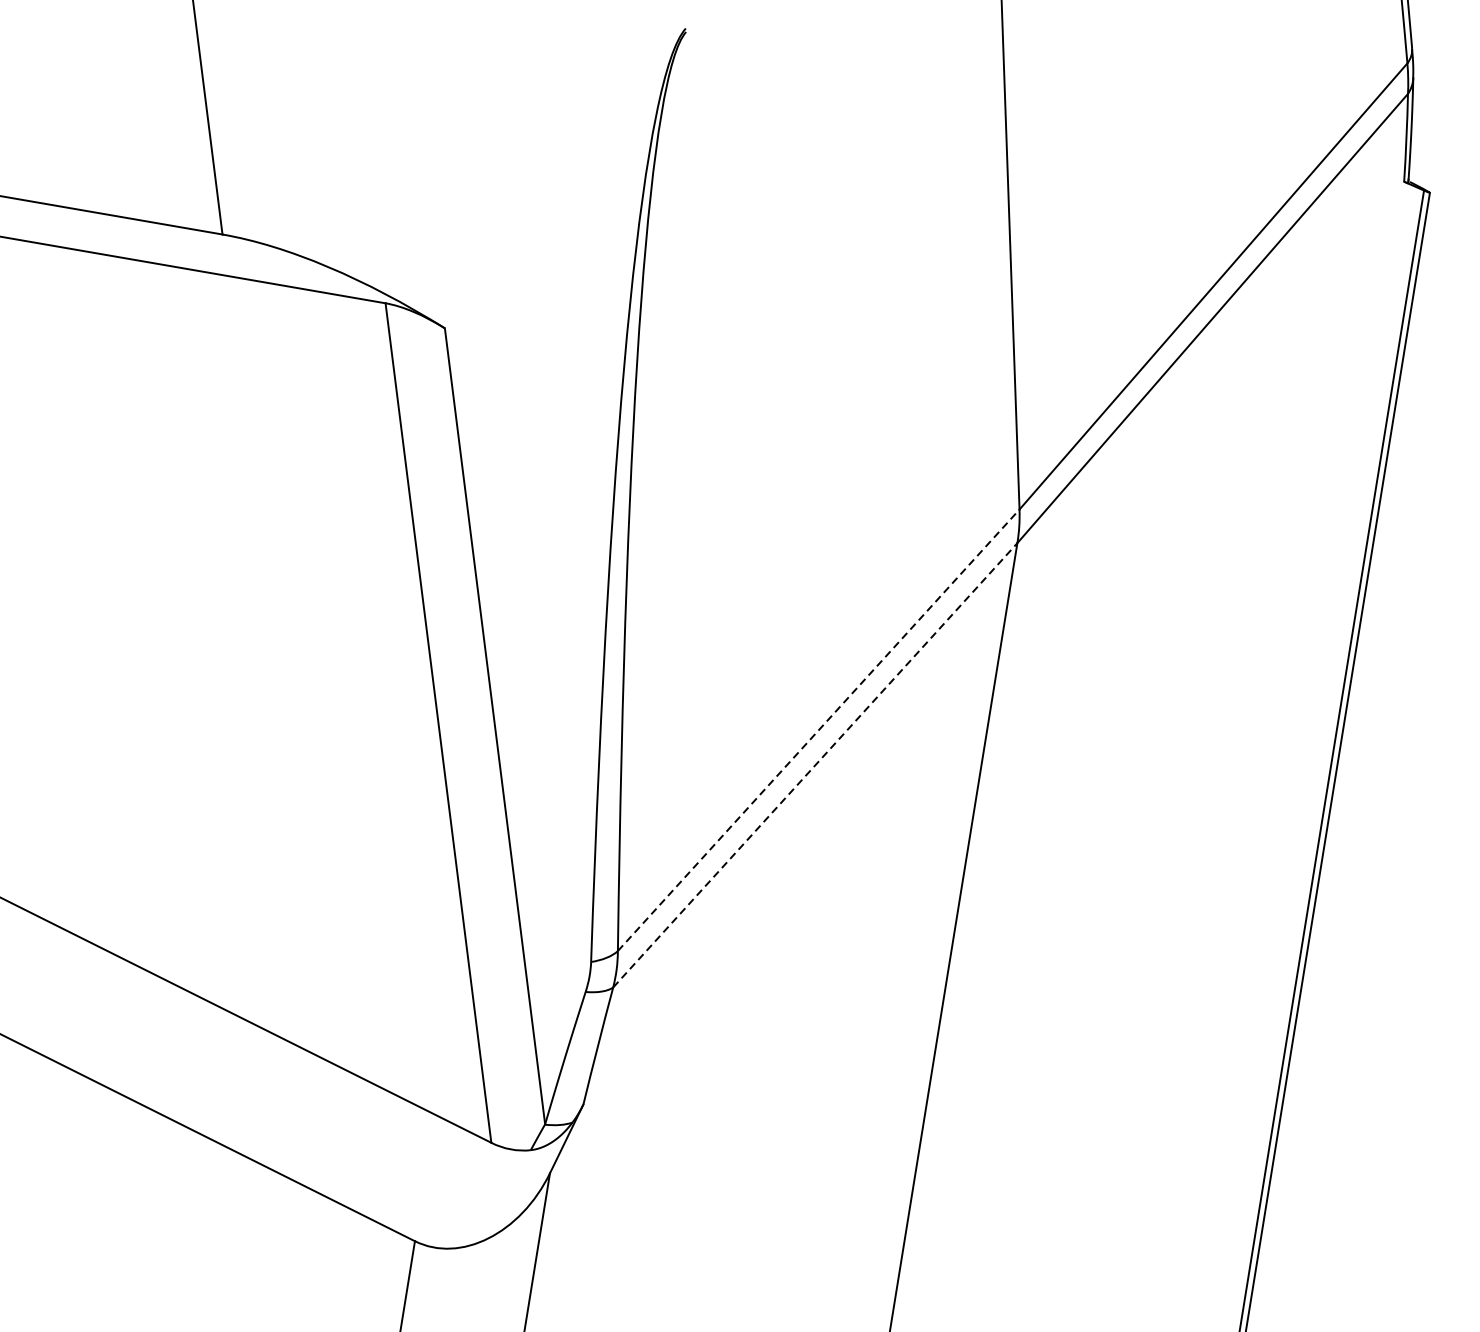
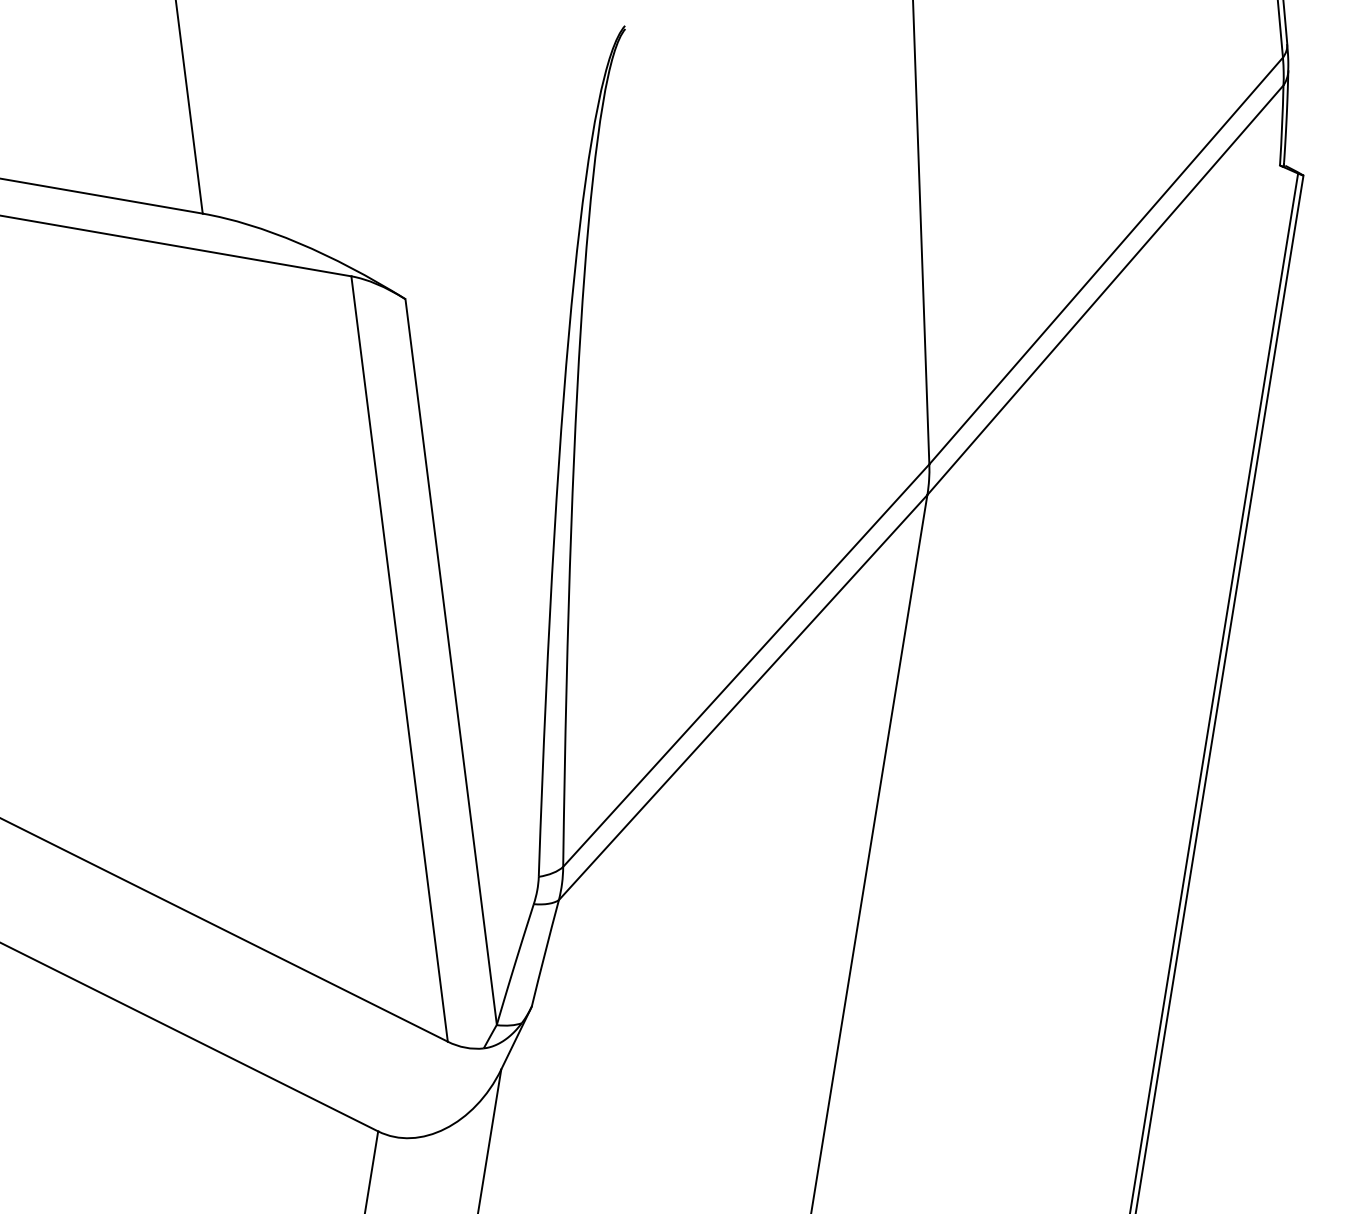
line: (818, 730) -> (746, 665), dashed -> solid
line: (815, 765) -> (743, 697), dashed -> solid

